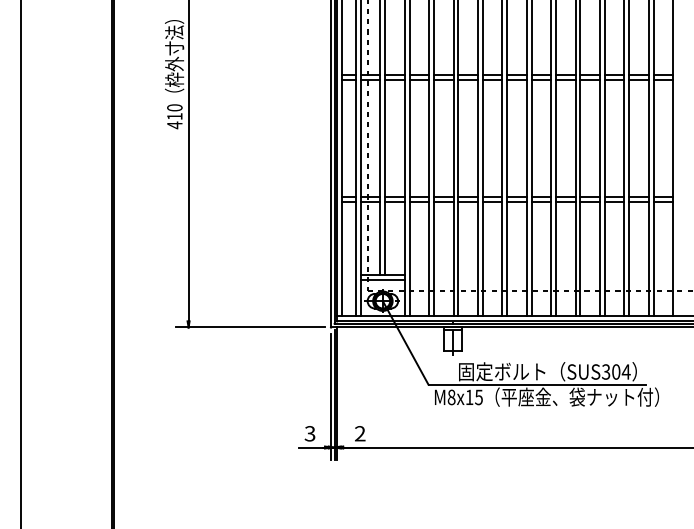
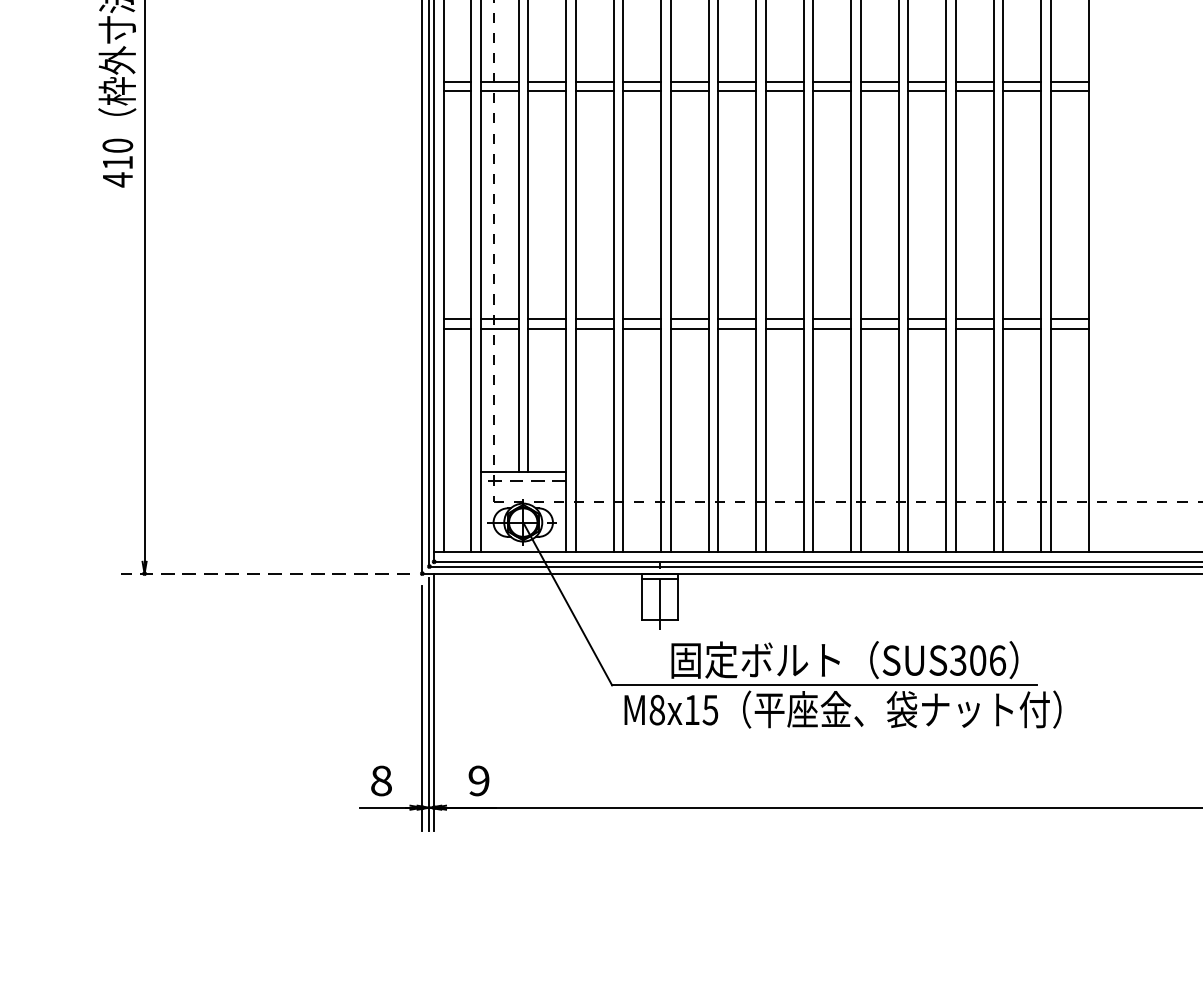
line: (382, 279) -> (522, 480), solid -> dashed
line: (250, 327) -> (265, 573), solid -> dashed
text: (625, 371) -> (996, 659), SUS304 -> SUS306
text: (309, 433) -> (380, 780), 3 -> 8
text: (360, 433) -> (479, 780), 2 -> 9

